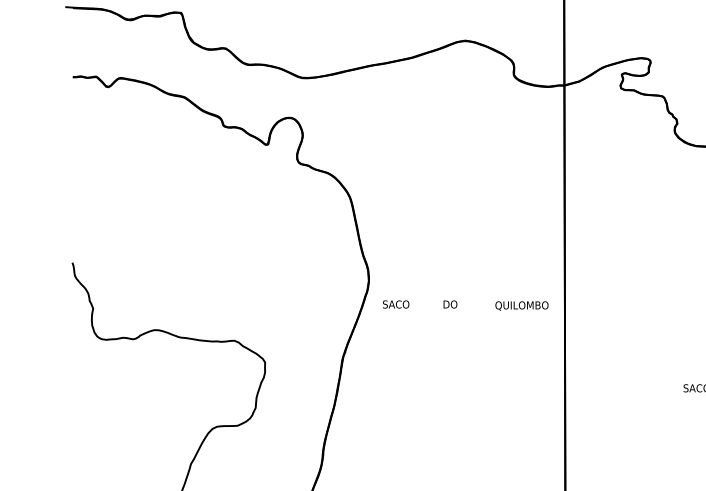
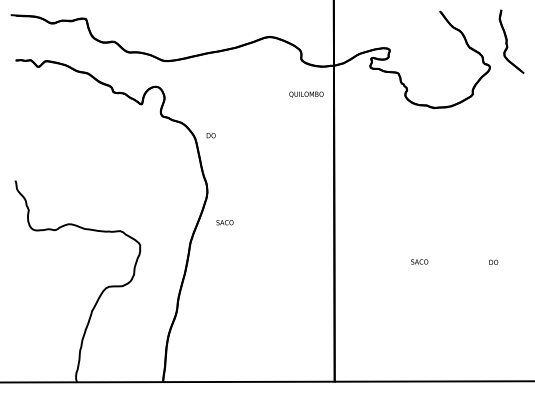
text: (395, 304) -> (224, 222), moved
text: (449, 304) -> (210, 135), moved
text: (521, 305) -> (306, 94), moved

